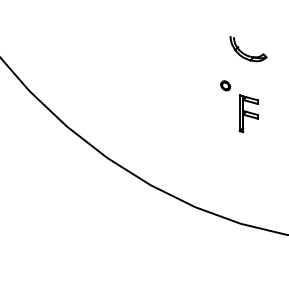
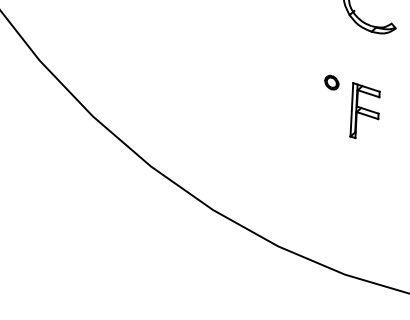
part: (225, 85) -> (331, 82), moved

